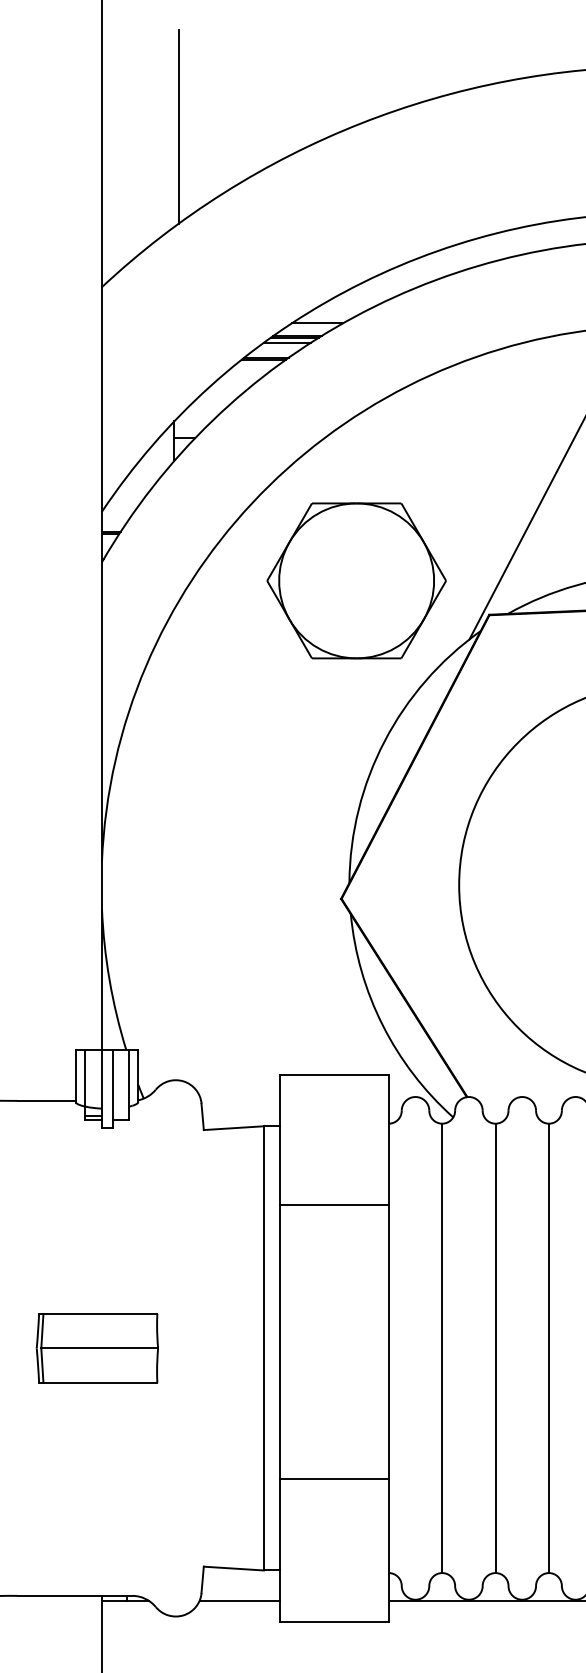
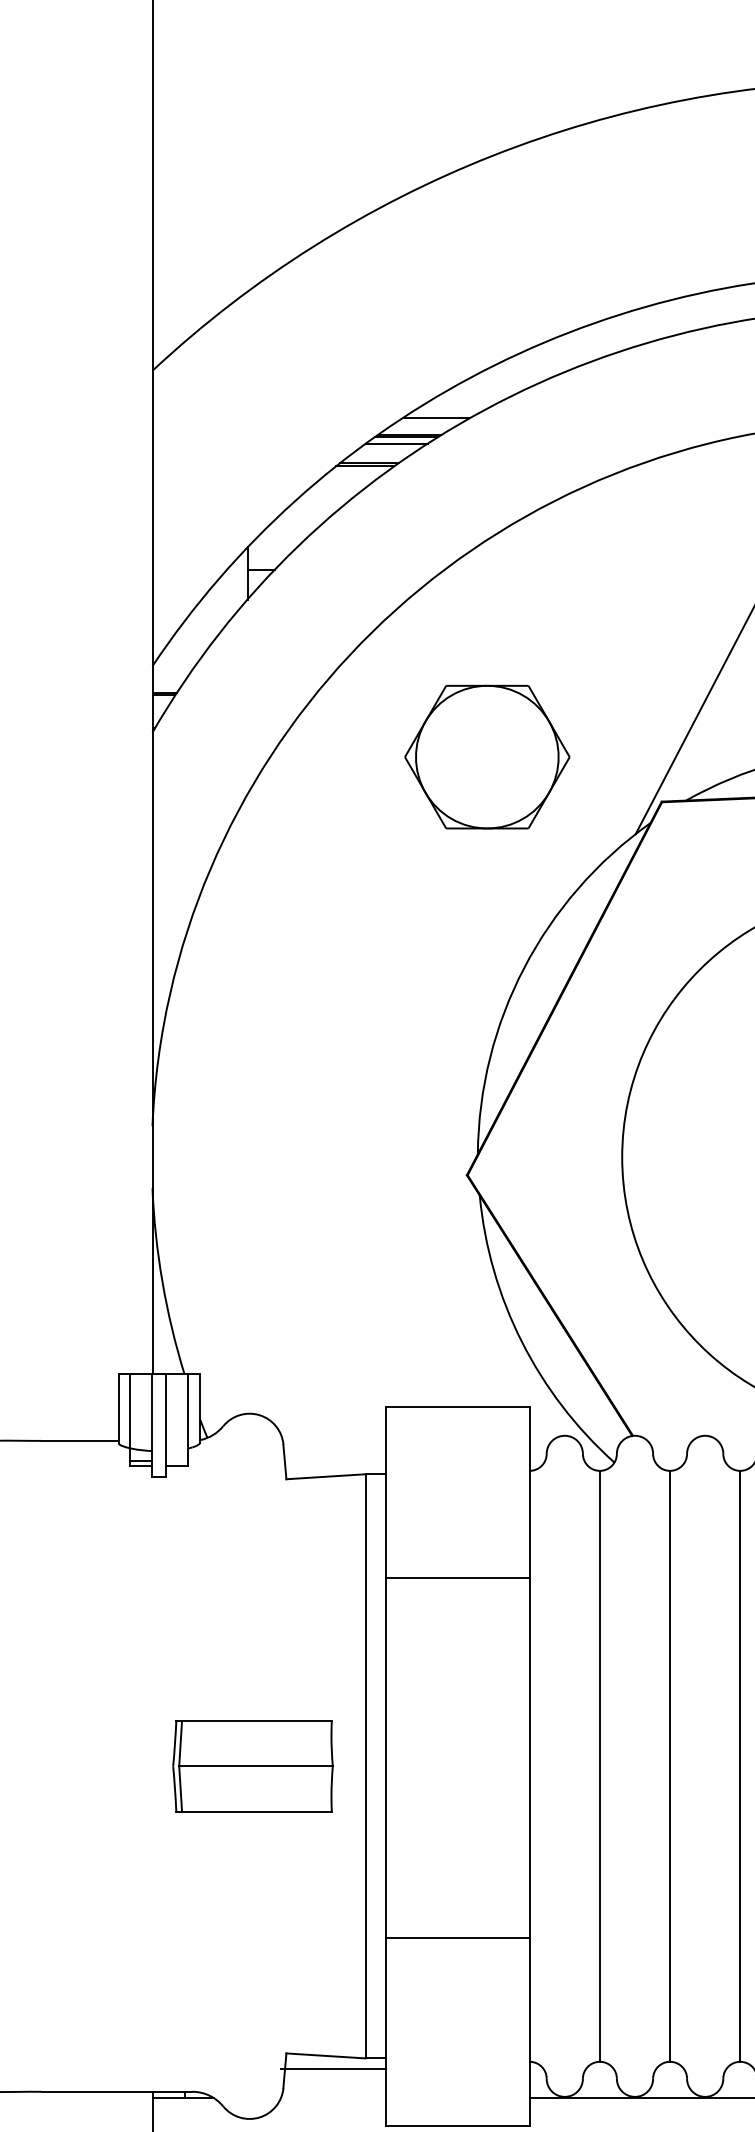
line: (178, 126) -> (253, 159), removed
part: (356, 580) -> (487, 756), size x0.7
part: (96, 1348) -> (251, 1766), moved
line: (239, 1600) -> (333, 2068), moved

